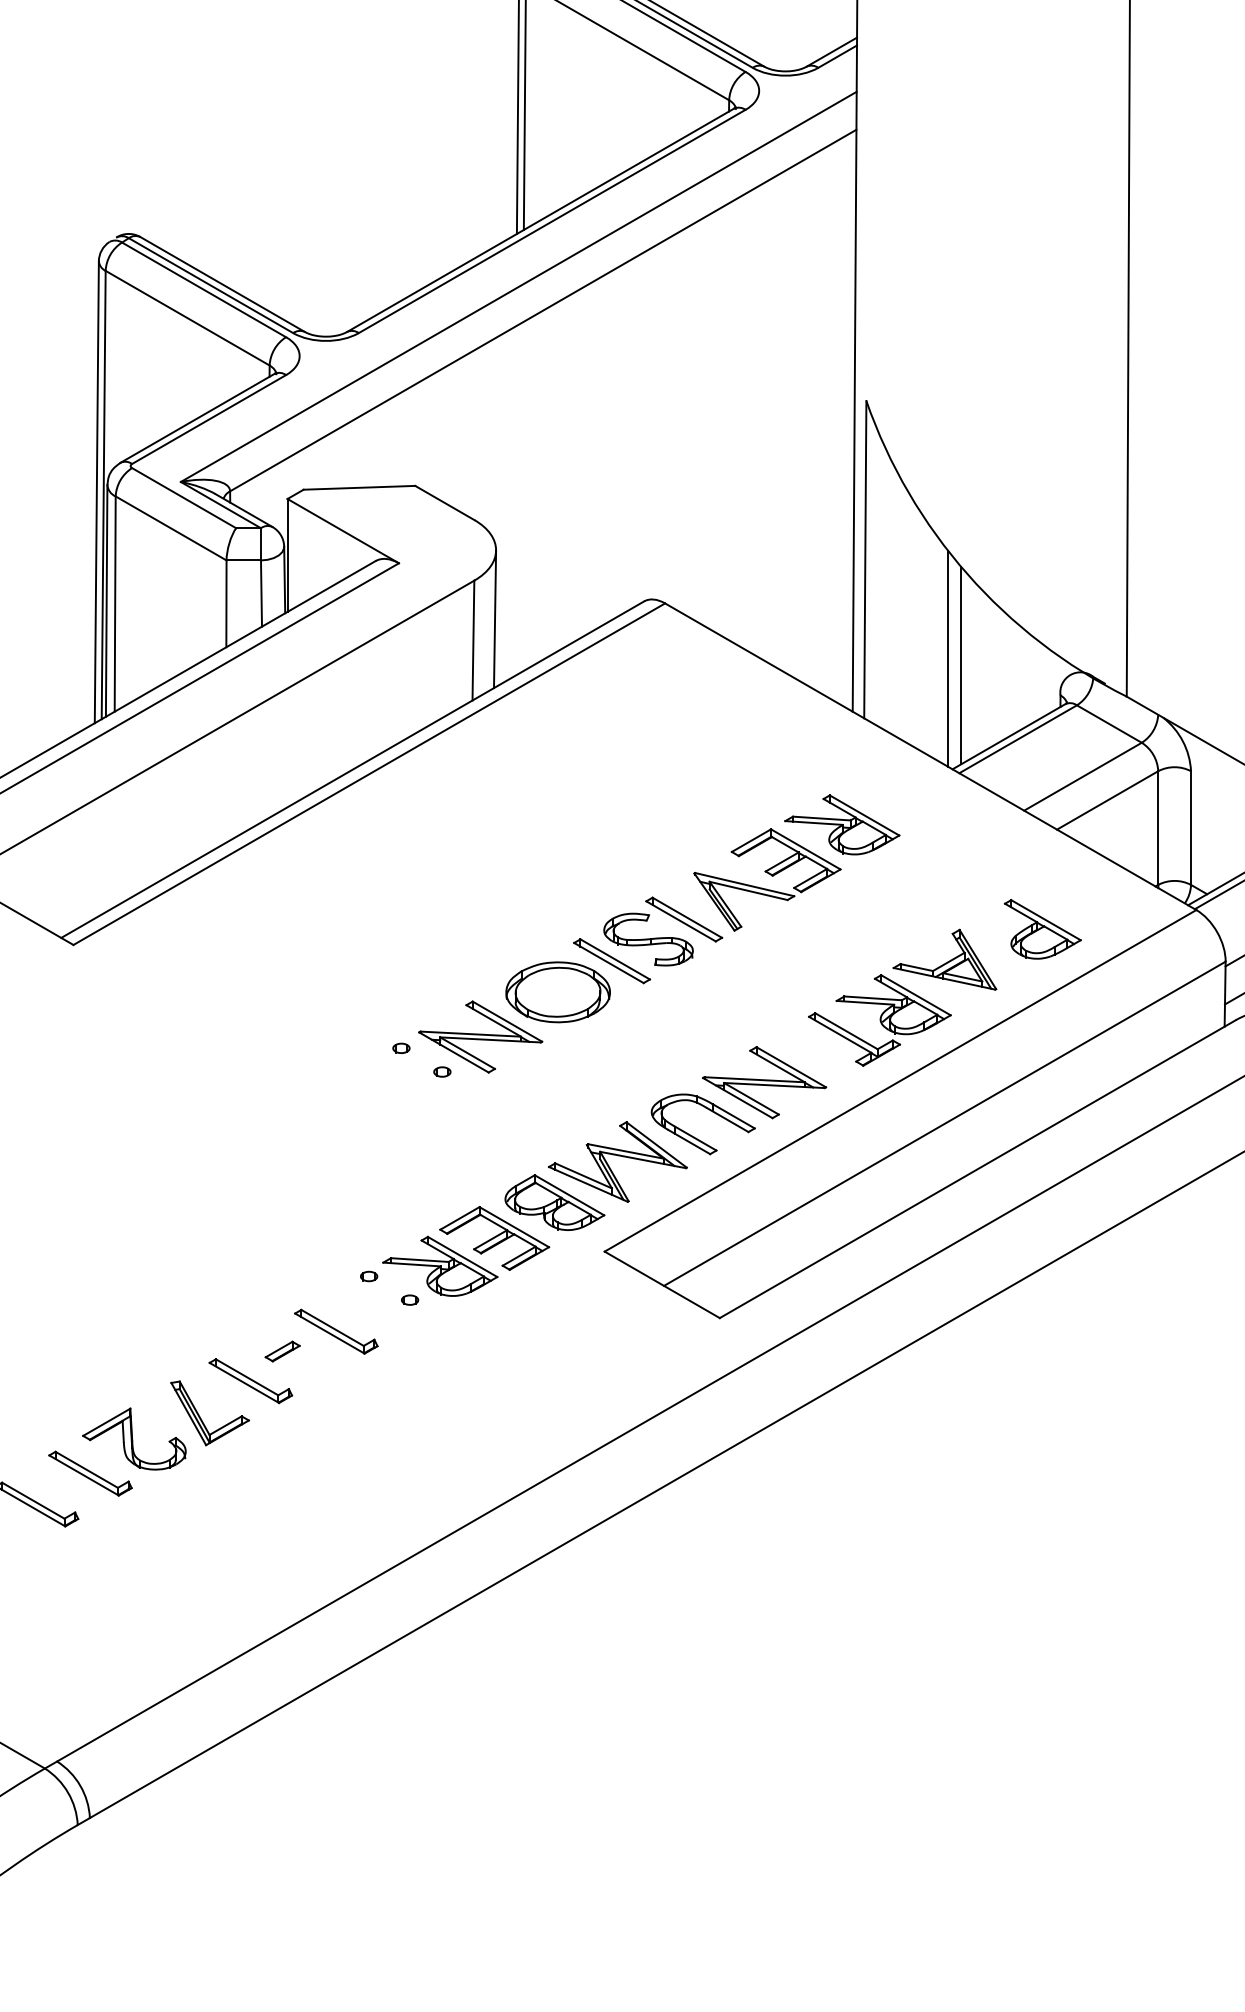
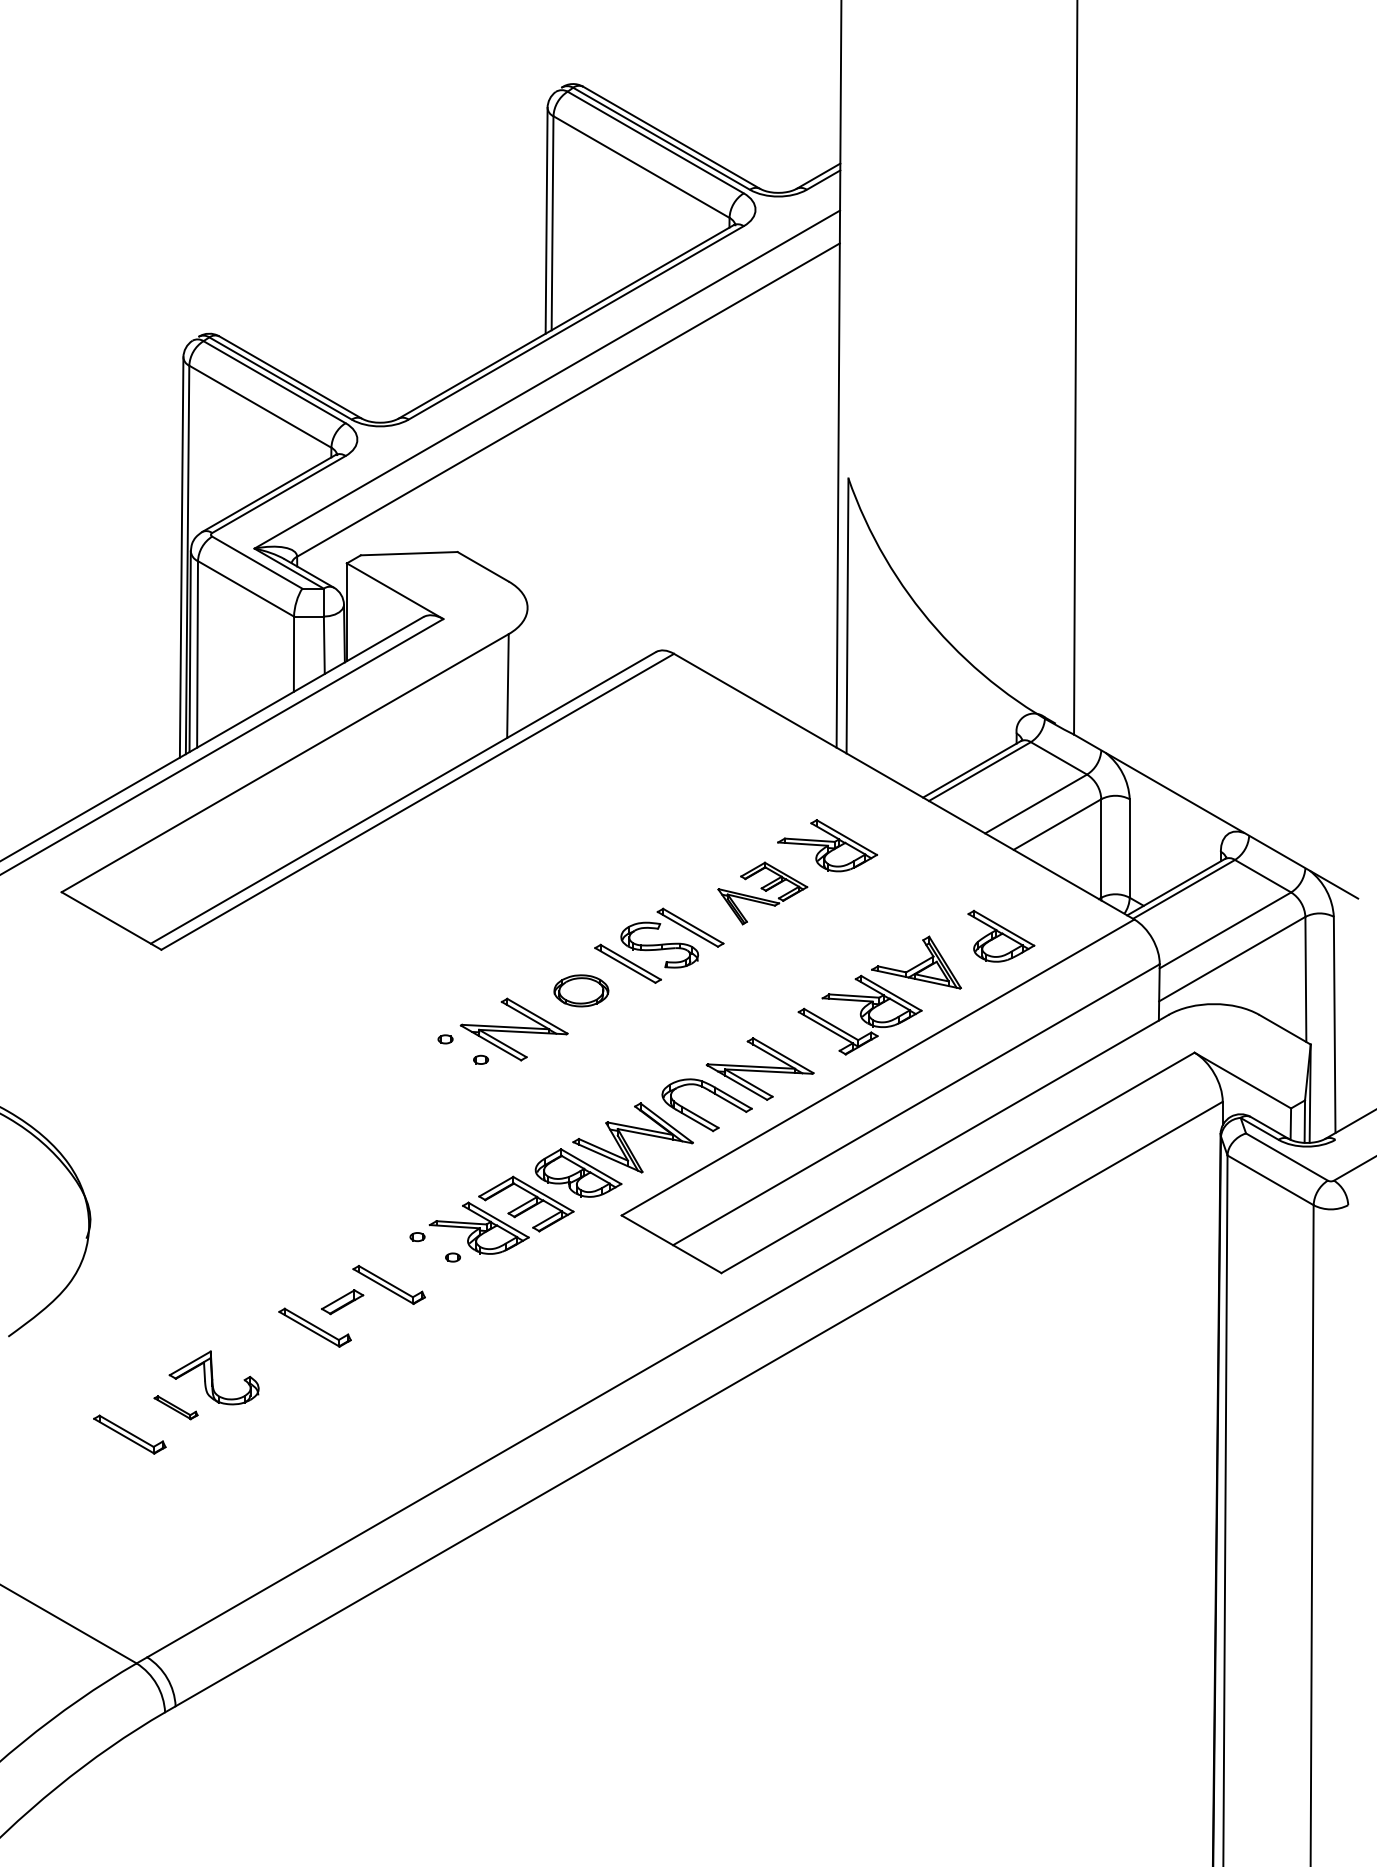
line: (494, 619) -> (526, 667), removed
line: (947, 658) -> (918, 701), removed
line: (961, 665) -> (930, 707), removed
part: (767, 879) -> (762, 893), size x0.7
part: (558, 991) -> (581, 990), size x0.6
part: (282, 1350) -> (342, 1301), size x1.4
part: (201, 1417) -> (272, 1359), removed
part: (89, 1473) -> (175, 1407), size x0.6

